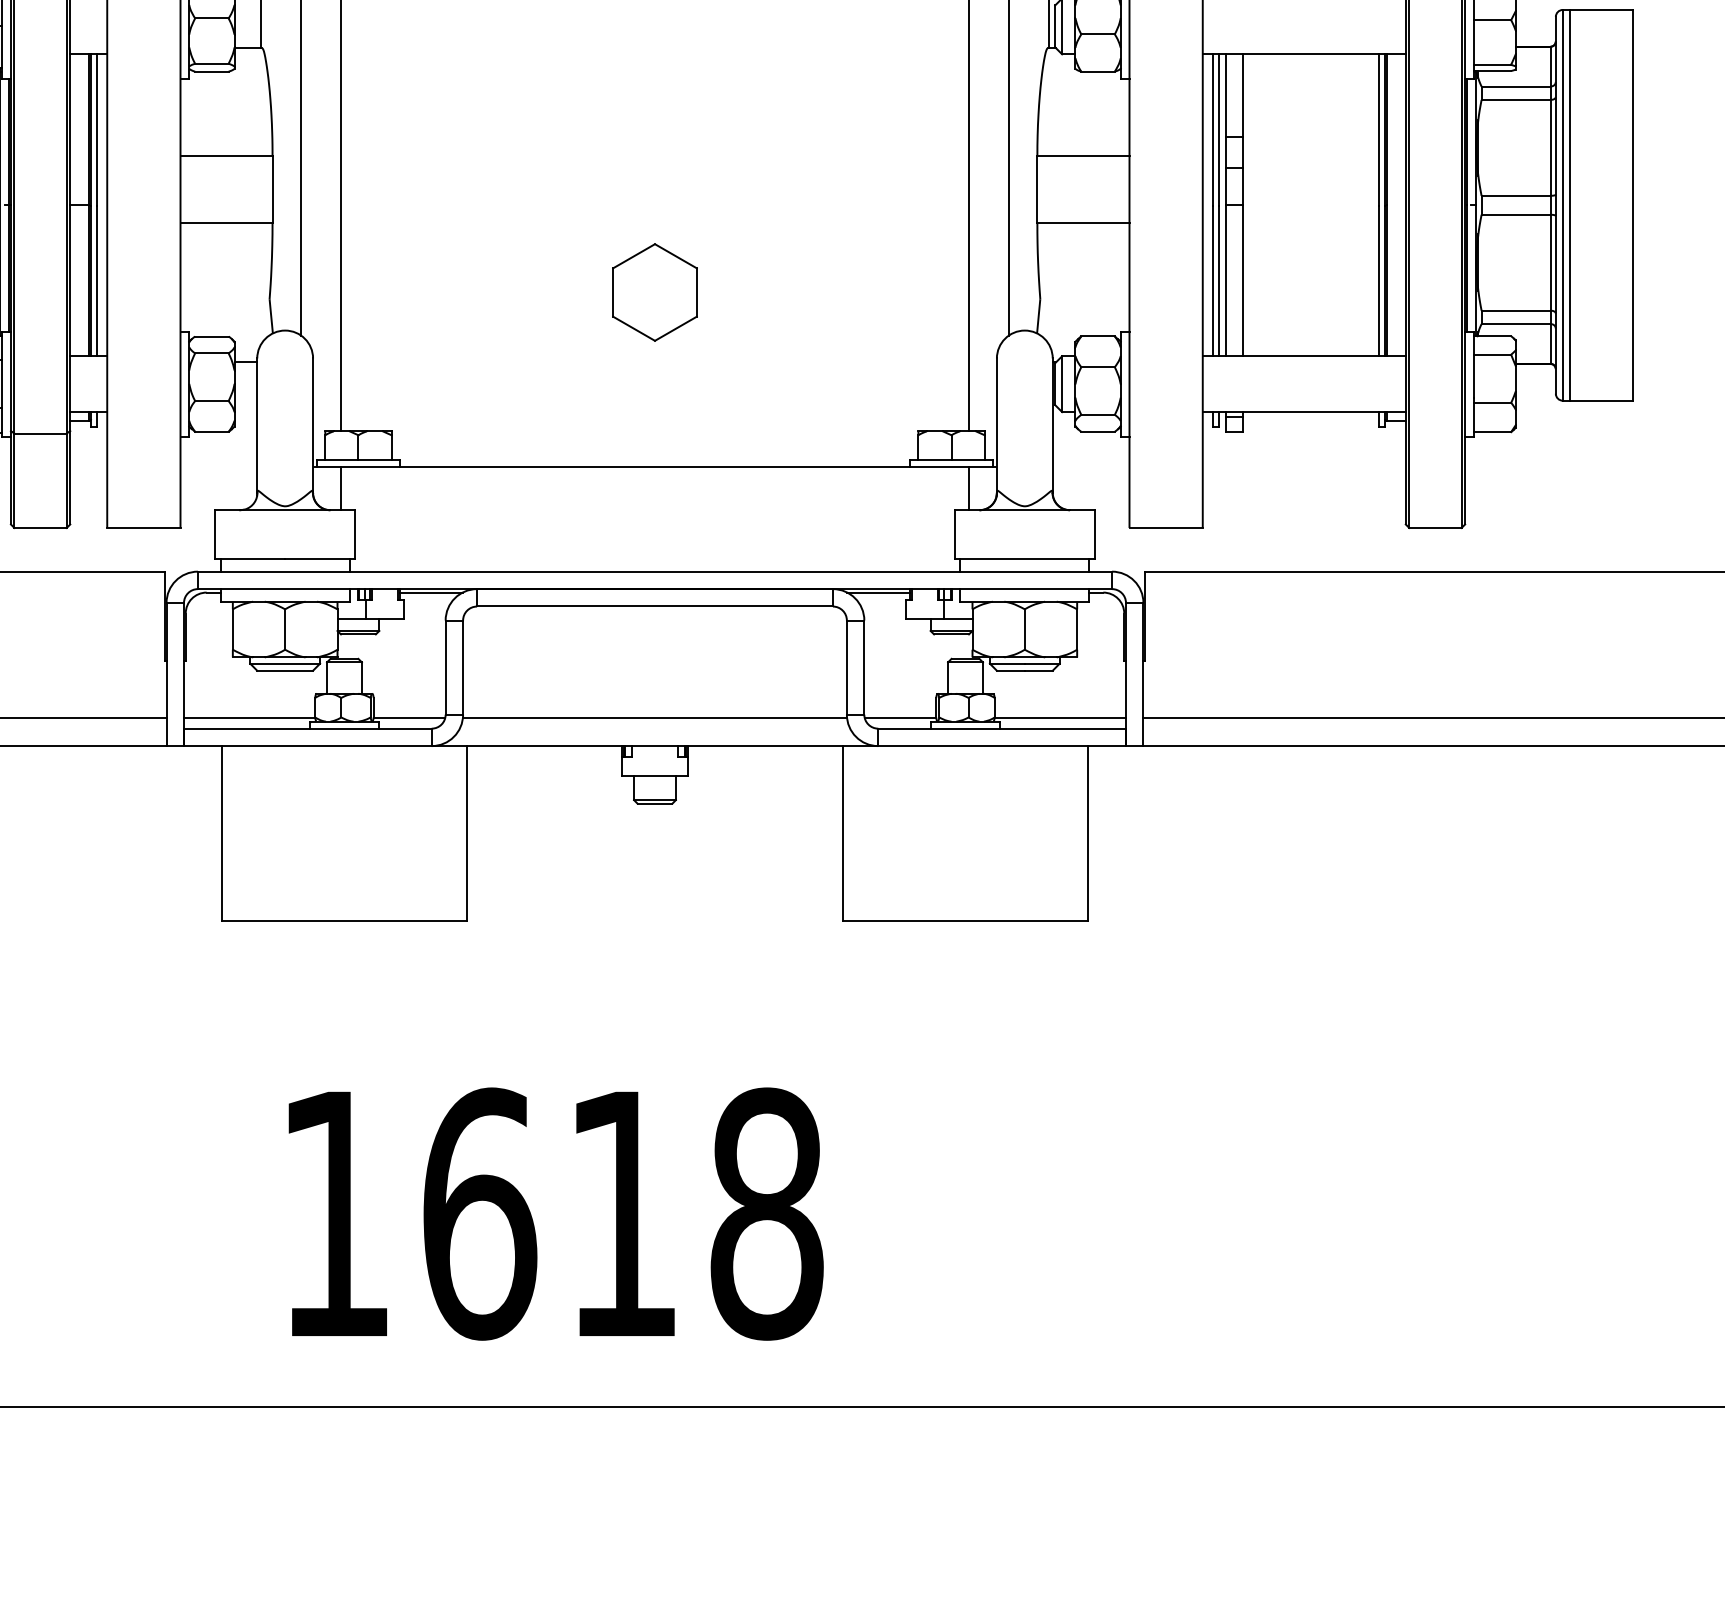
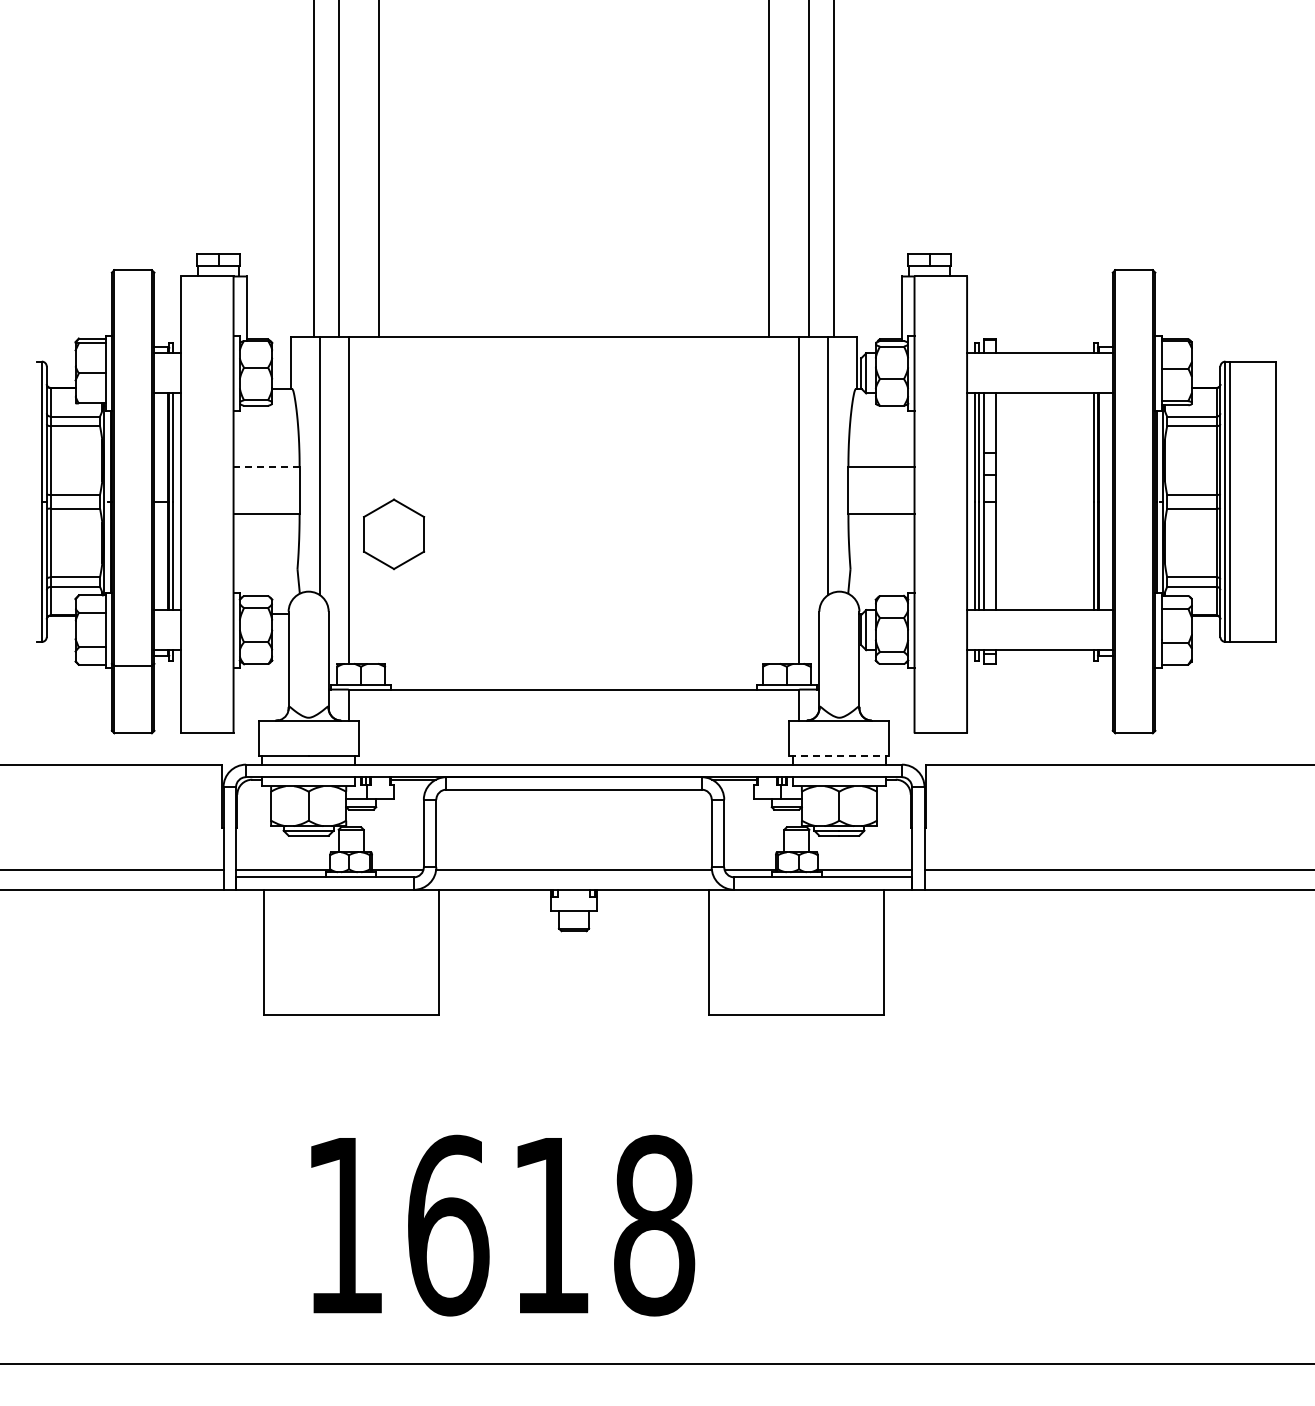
line: (226, 156) -> (266, 466), solid -> dashed
part: (655, 292) -> (394, 534), moved
line: (1024, 558) -> (839, 755), solid -> dashed

